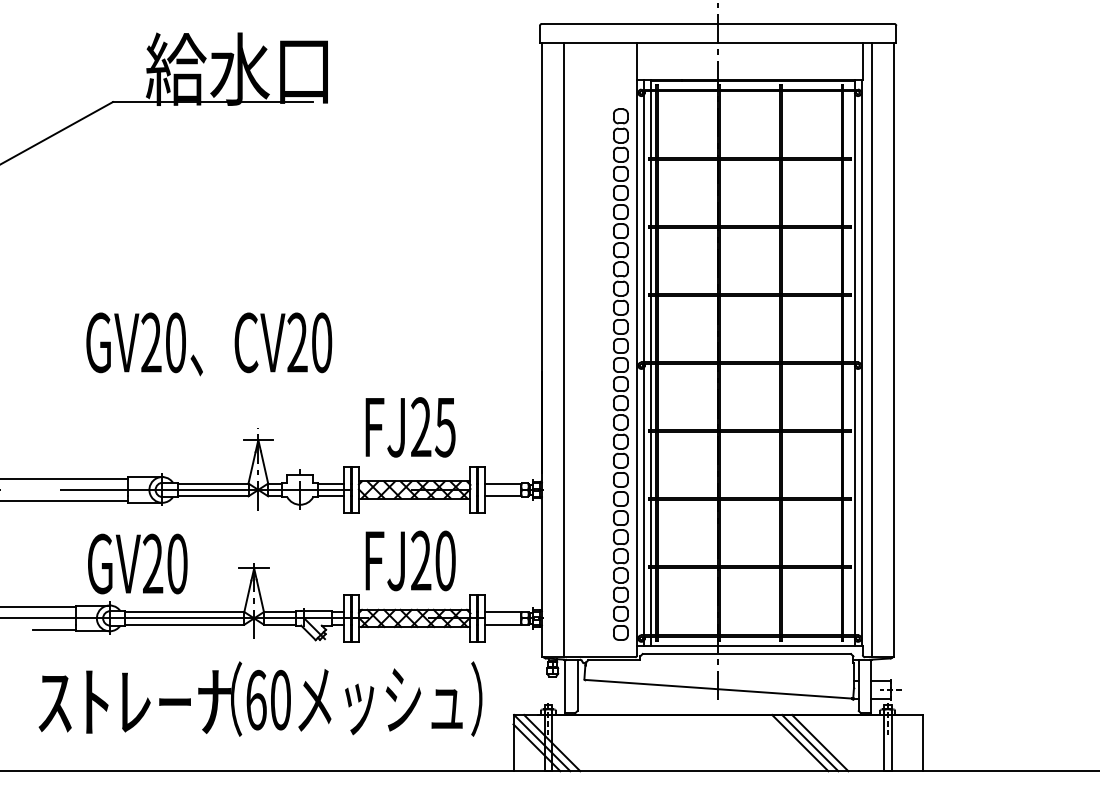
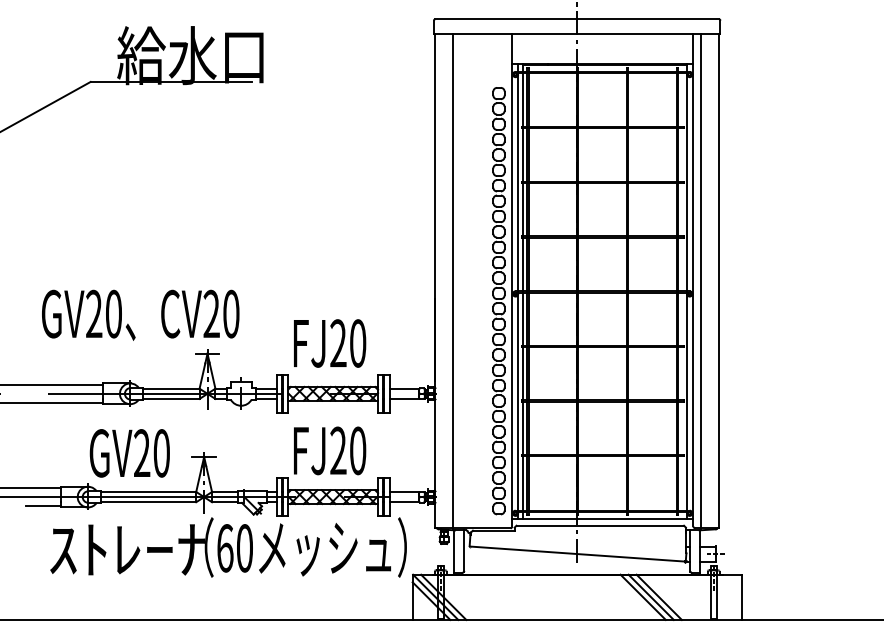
text: (209, 344) -> (140, 315), moved
text: (445, 427) -> (357, 343), FJ25 -> FJ20
text: (137, 563) -> (129, 452), moved
text: (260, 698) -> (228, 547), moved

